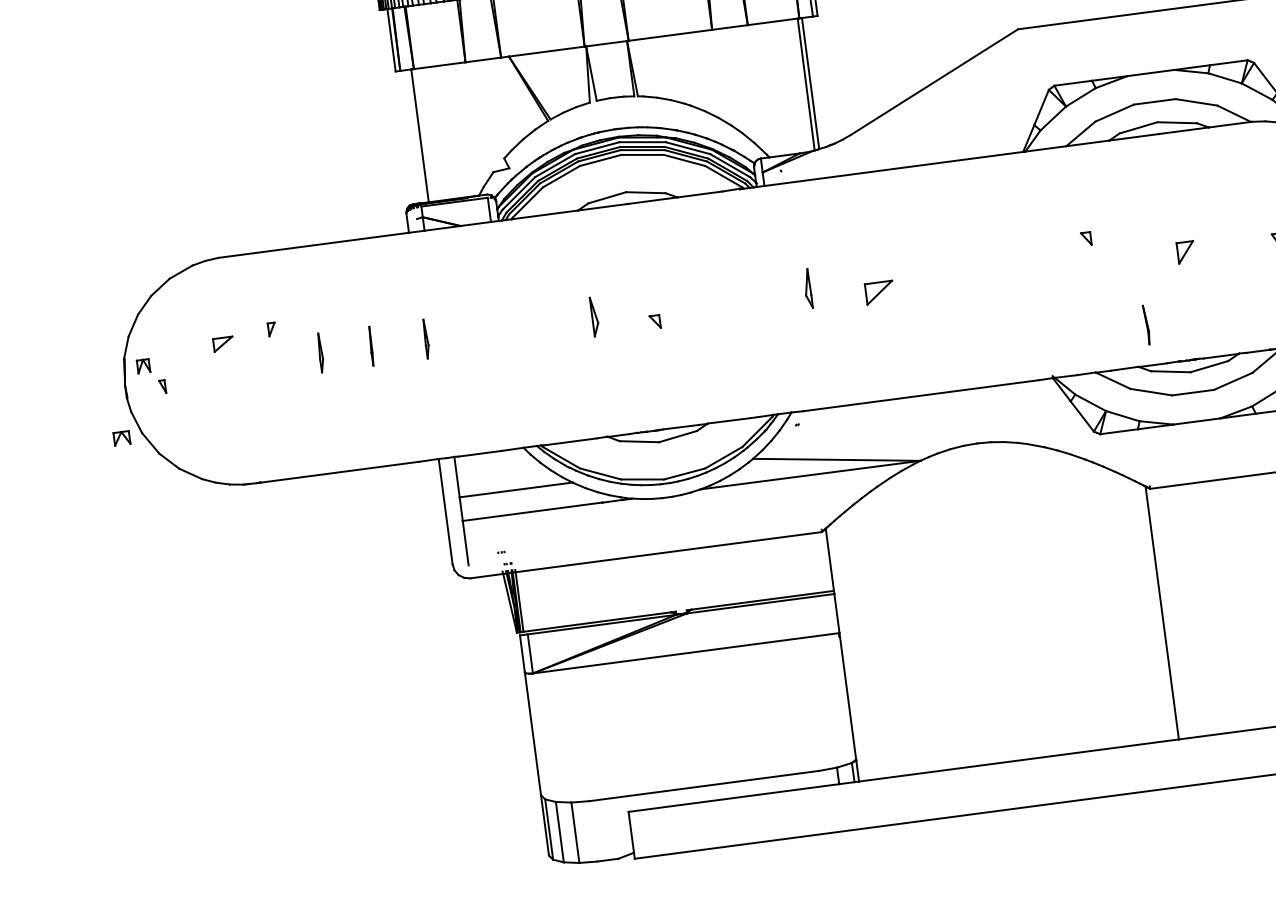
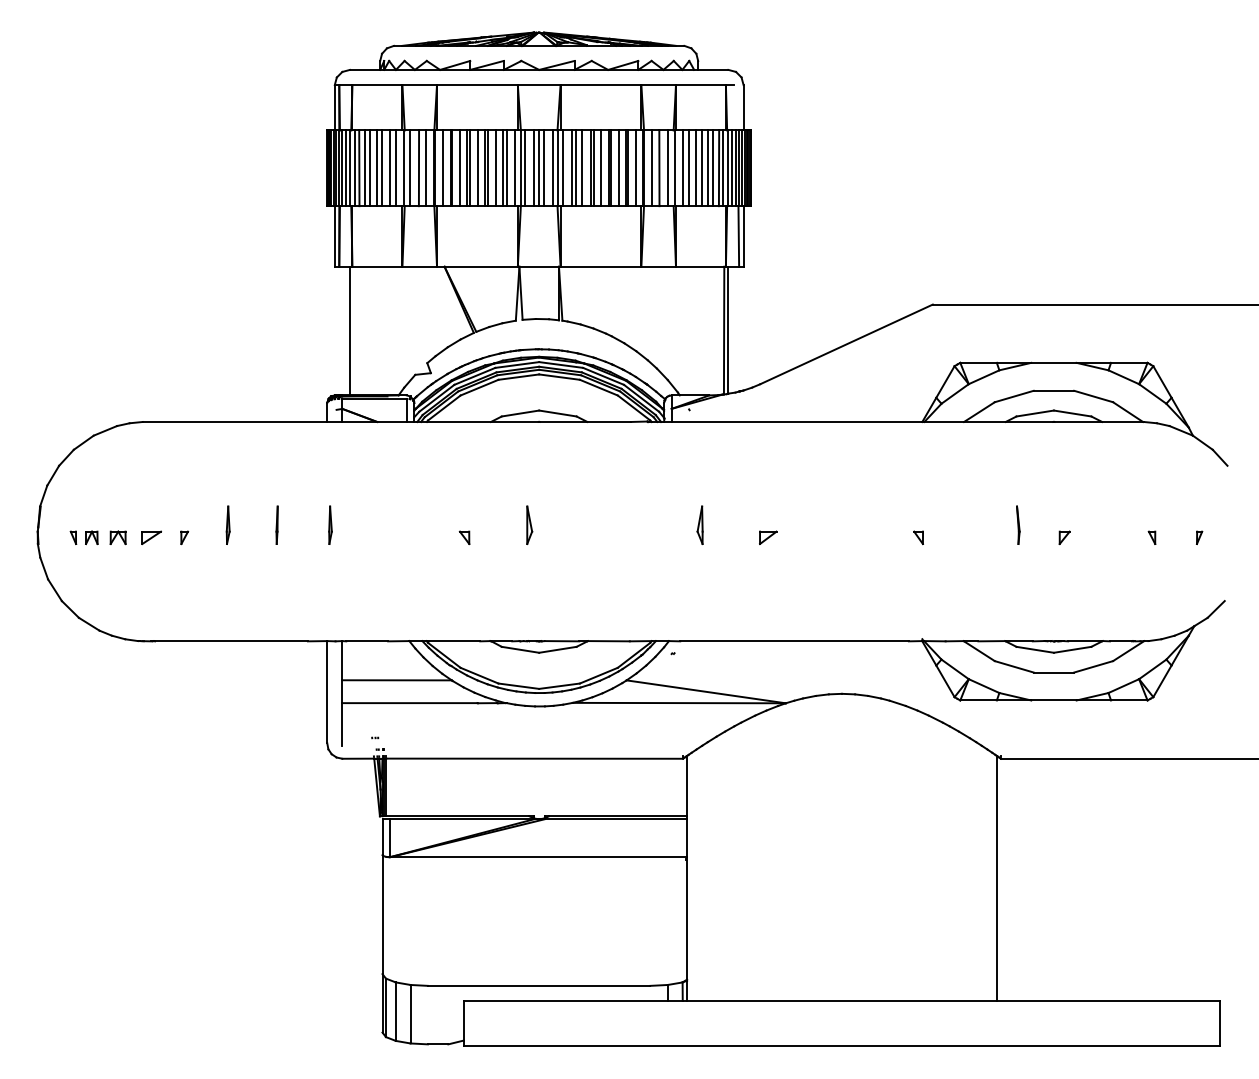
part: (1086, 238) -> (918, 537), moved
part: (1185, 251) -> (1064, 537), size x0.62
part: (880, 292) -> (768, 537), size x0.62
part: (594, 316) -> (529, 524), moved
part: (655, 321) -> (464, 537), moved
line: (1146, 324) -> (1018, 524), moved
part: (271, 329) -> (184, 537), moved
part: (223, 343) -> (151, 537), moved
part: (143, 365) -> (91, 537), moved
part: (121, 438) -> (117, 537), moved

